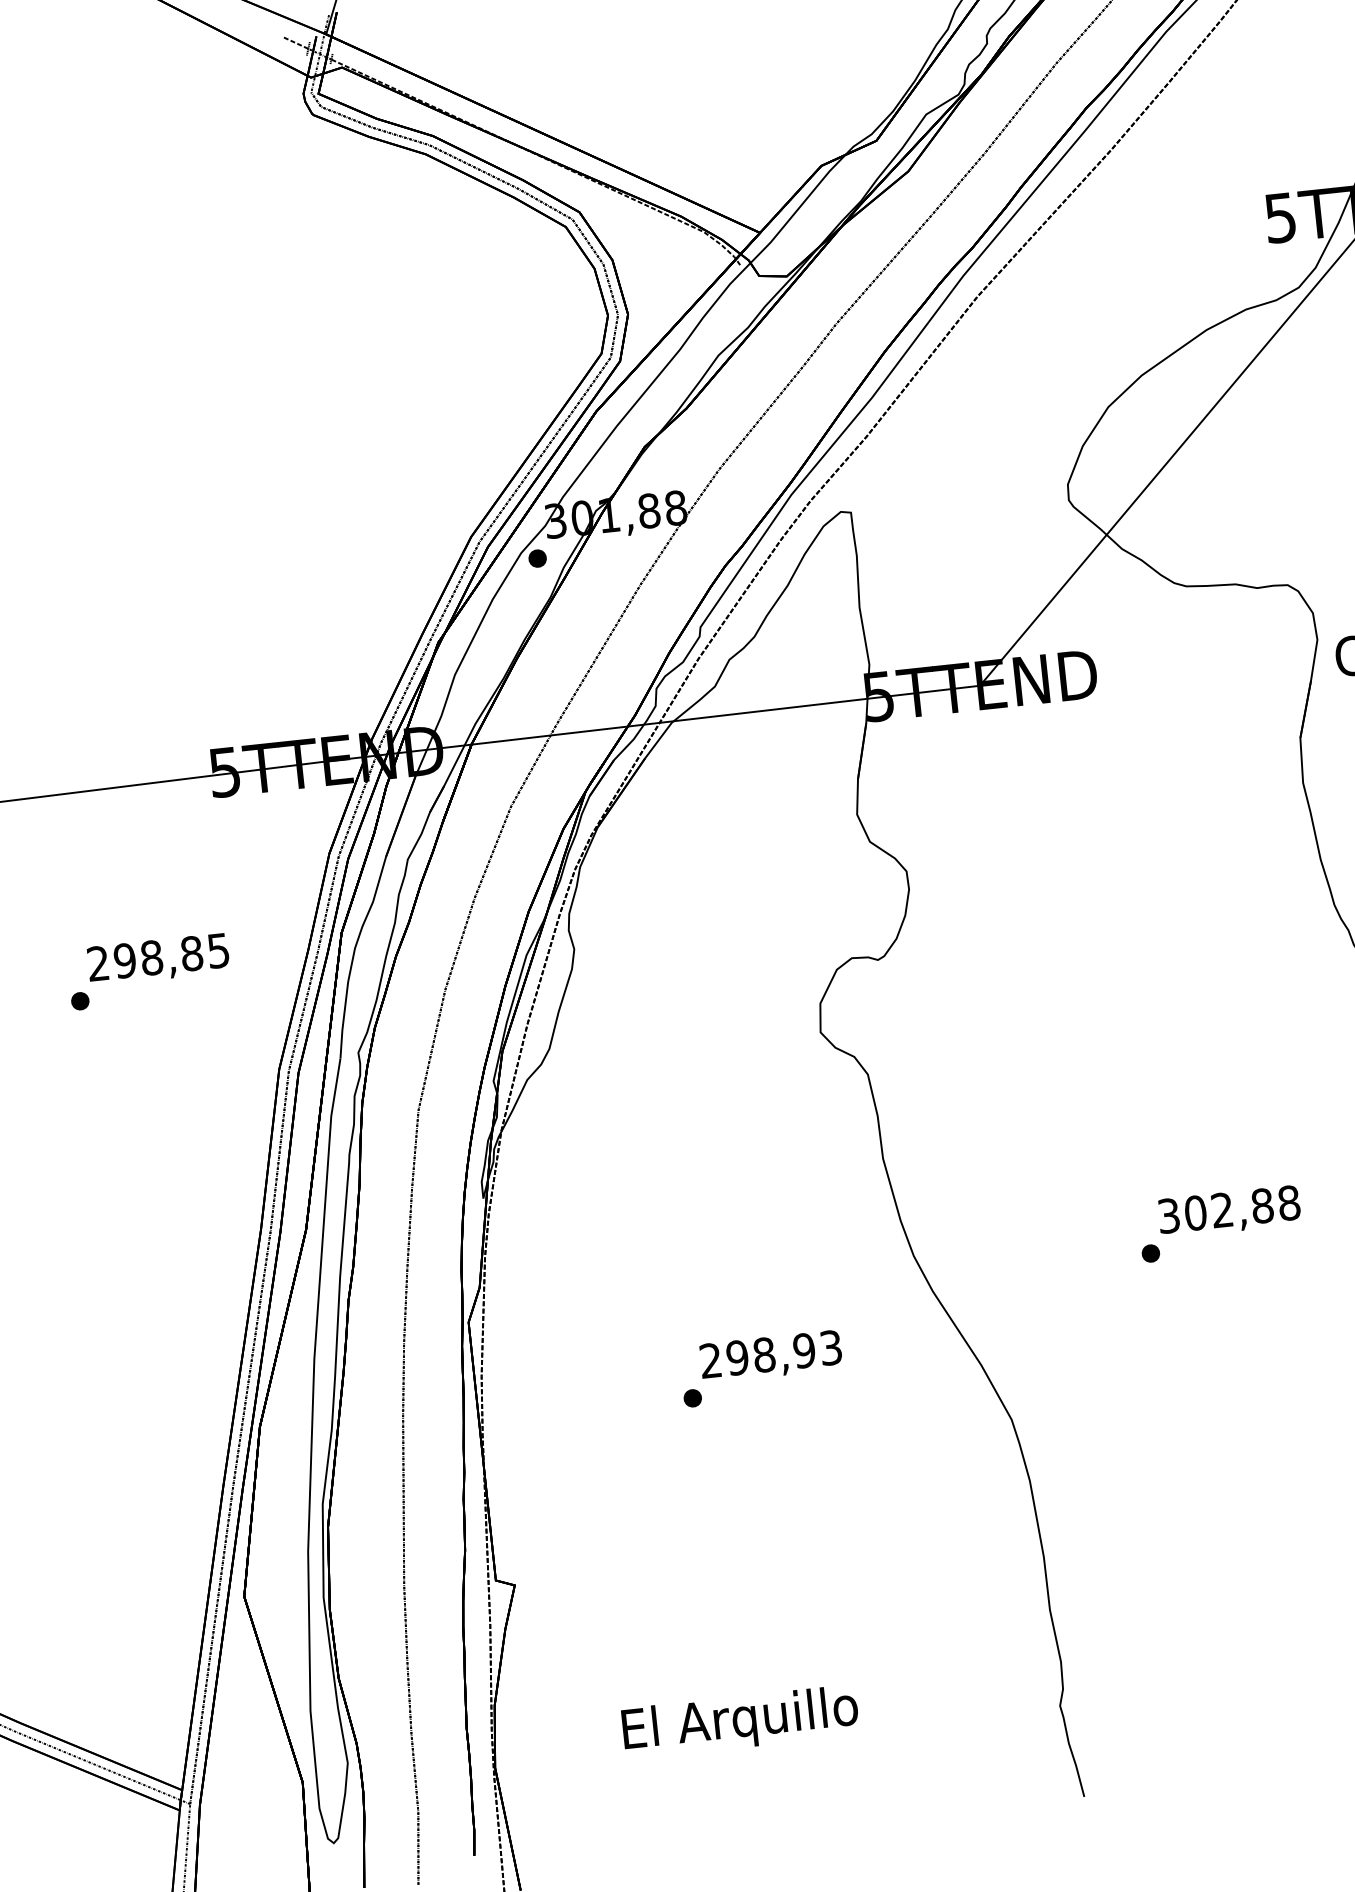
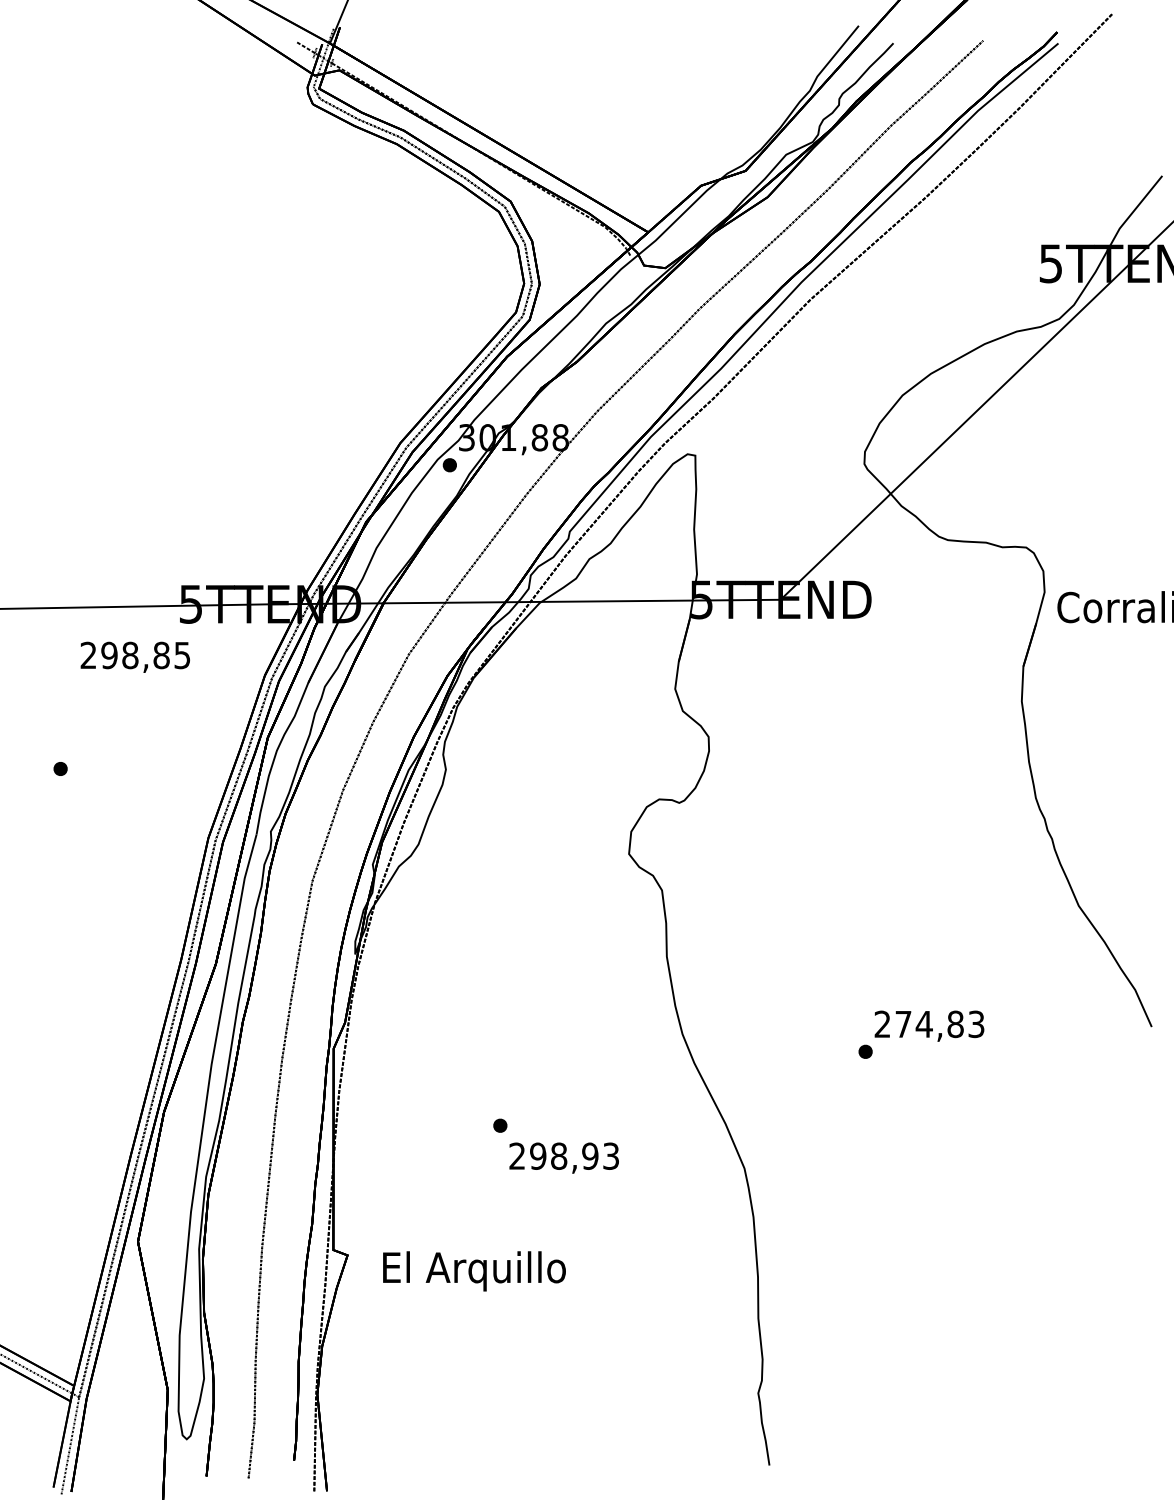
text: (157, 958) -> (134, 656), moved
text: (1229, 1209) -> (929, 1024), 302,88 -> 274,83
text: (770, 1356) -> (563, 1157), moved
text: (740, 1722) -> (474, 1271), moved

